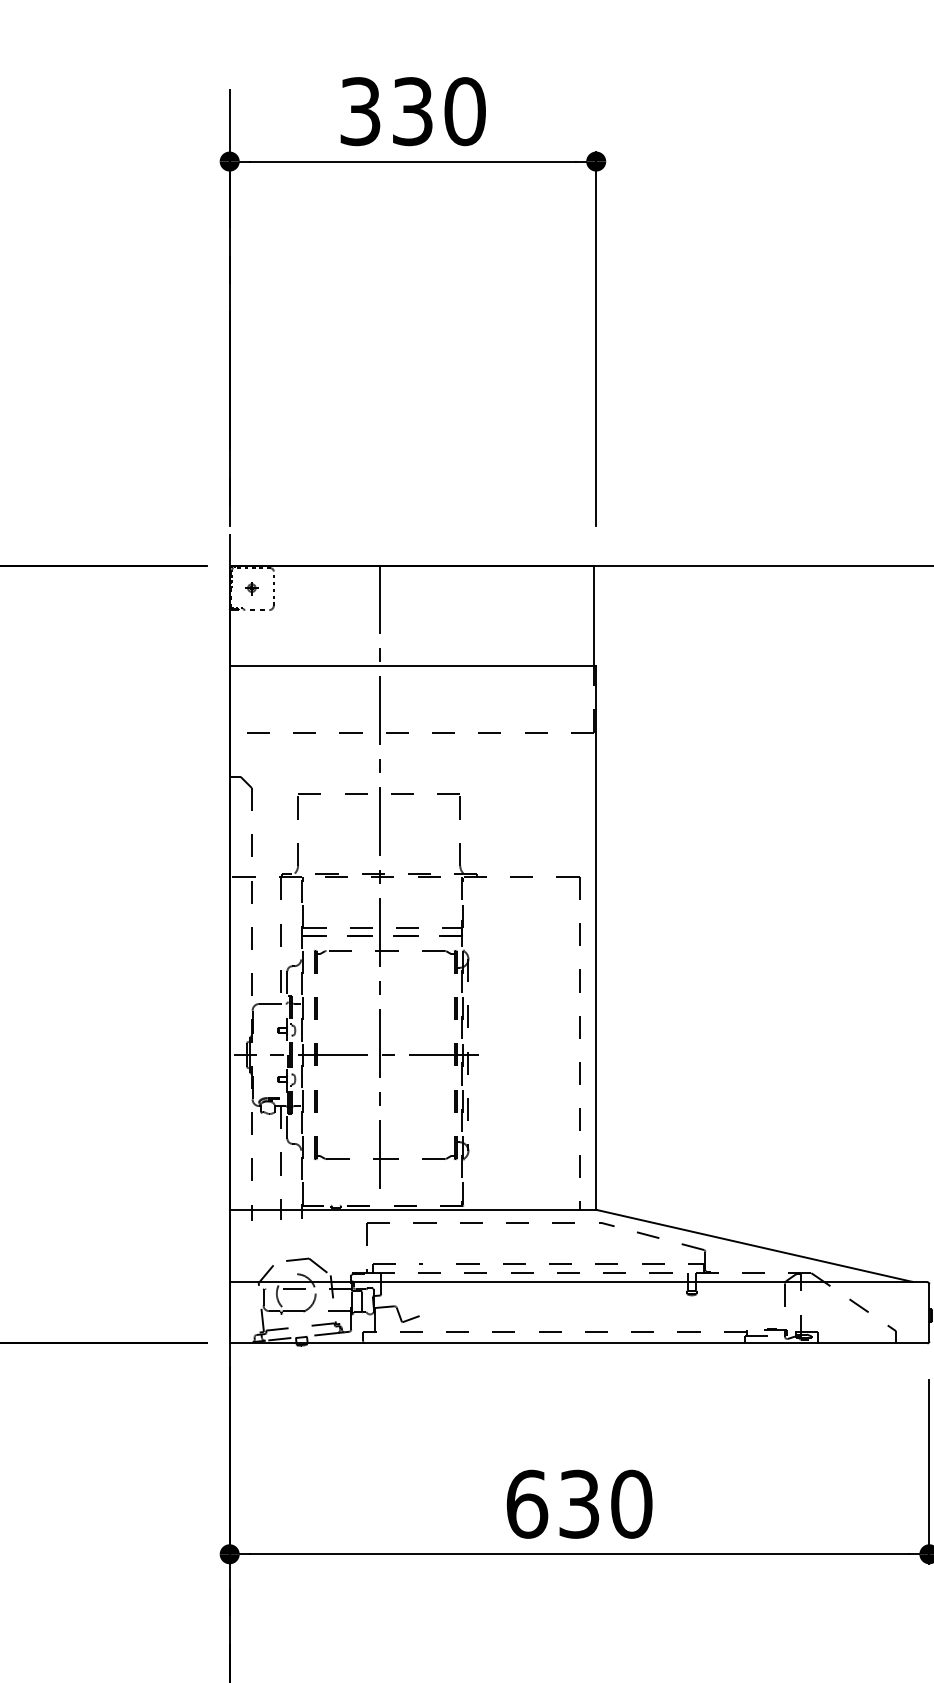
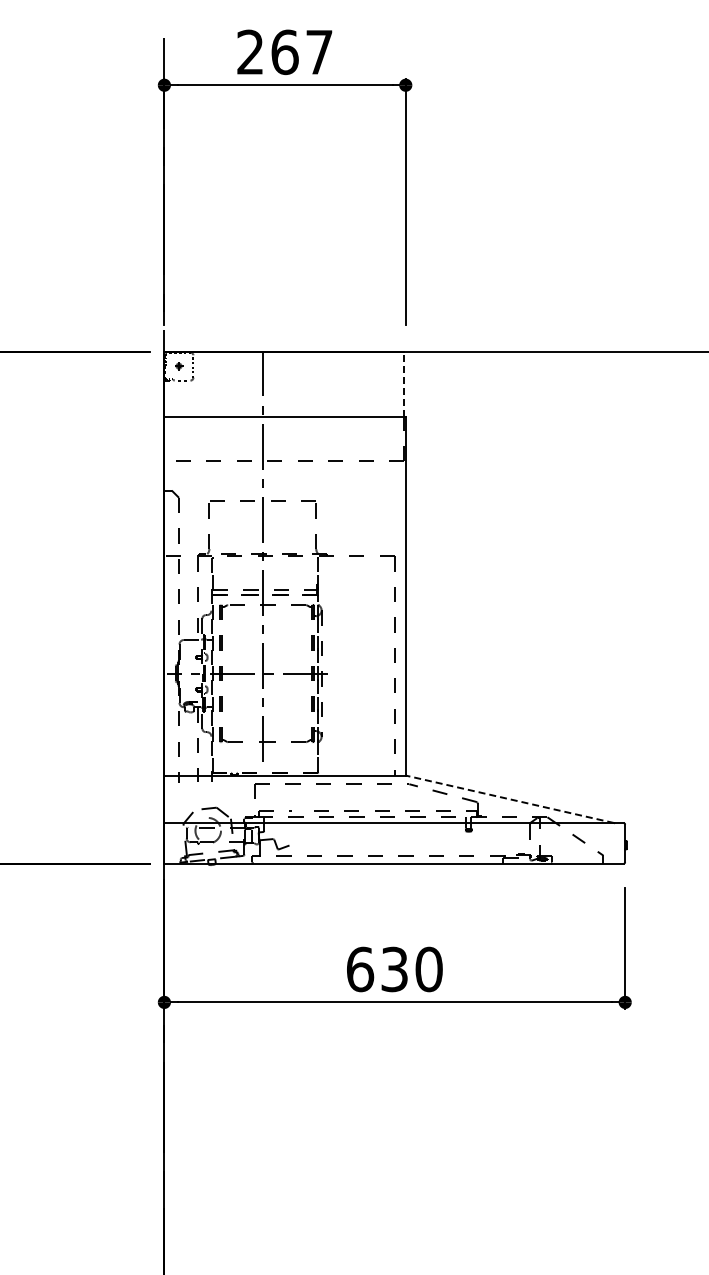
text: (413, 111) -> (285, 52), 330 -> 267
line: (594, 615) -> (404, 384), solid -> dashed
line: (753, 1246) -> (509, 799), solid -> dashed

